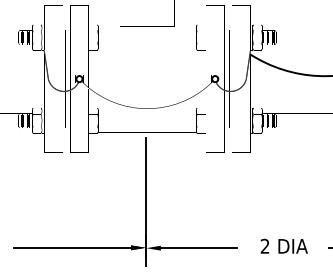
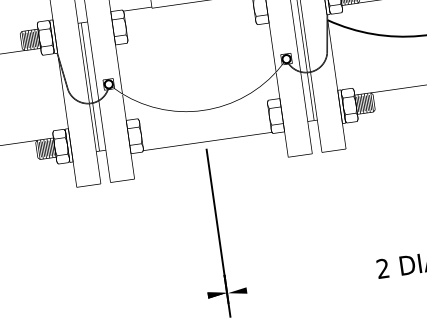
line: (72, 247) -> (131, 306), removed
line: (198, 248) -> (296, 283), removed

